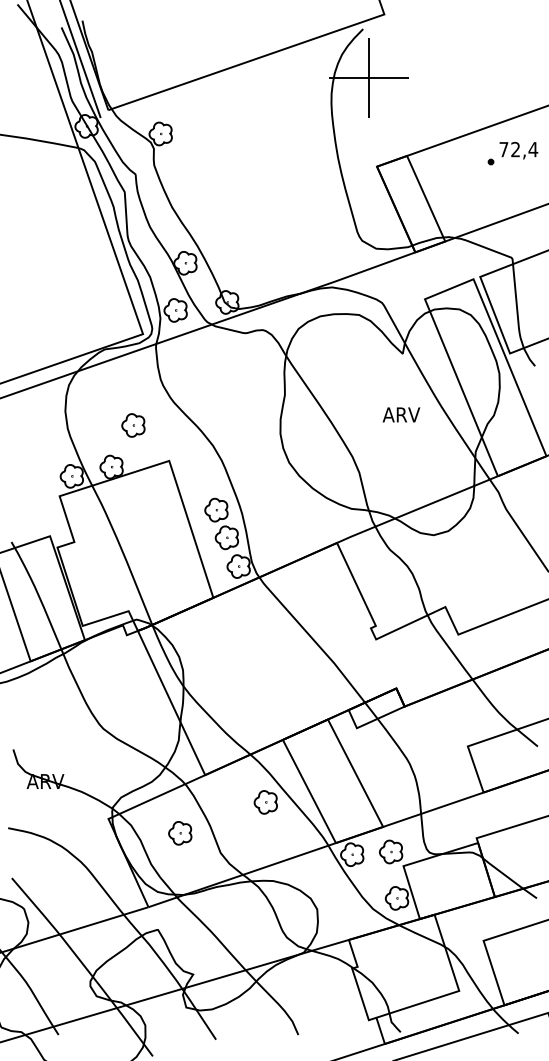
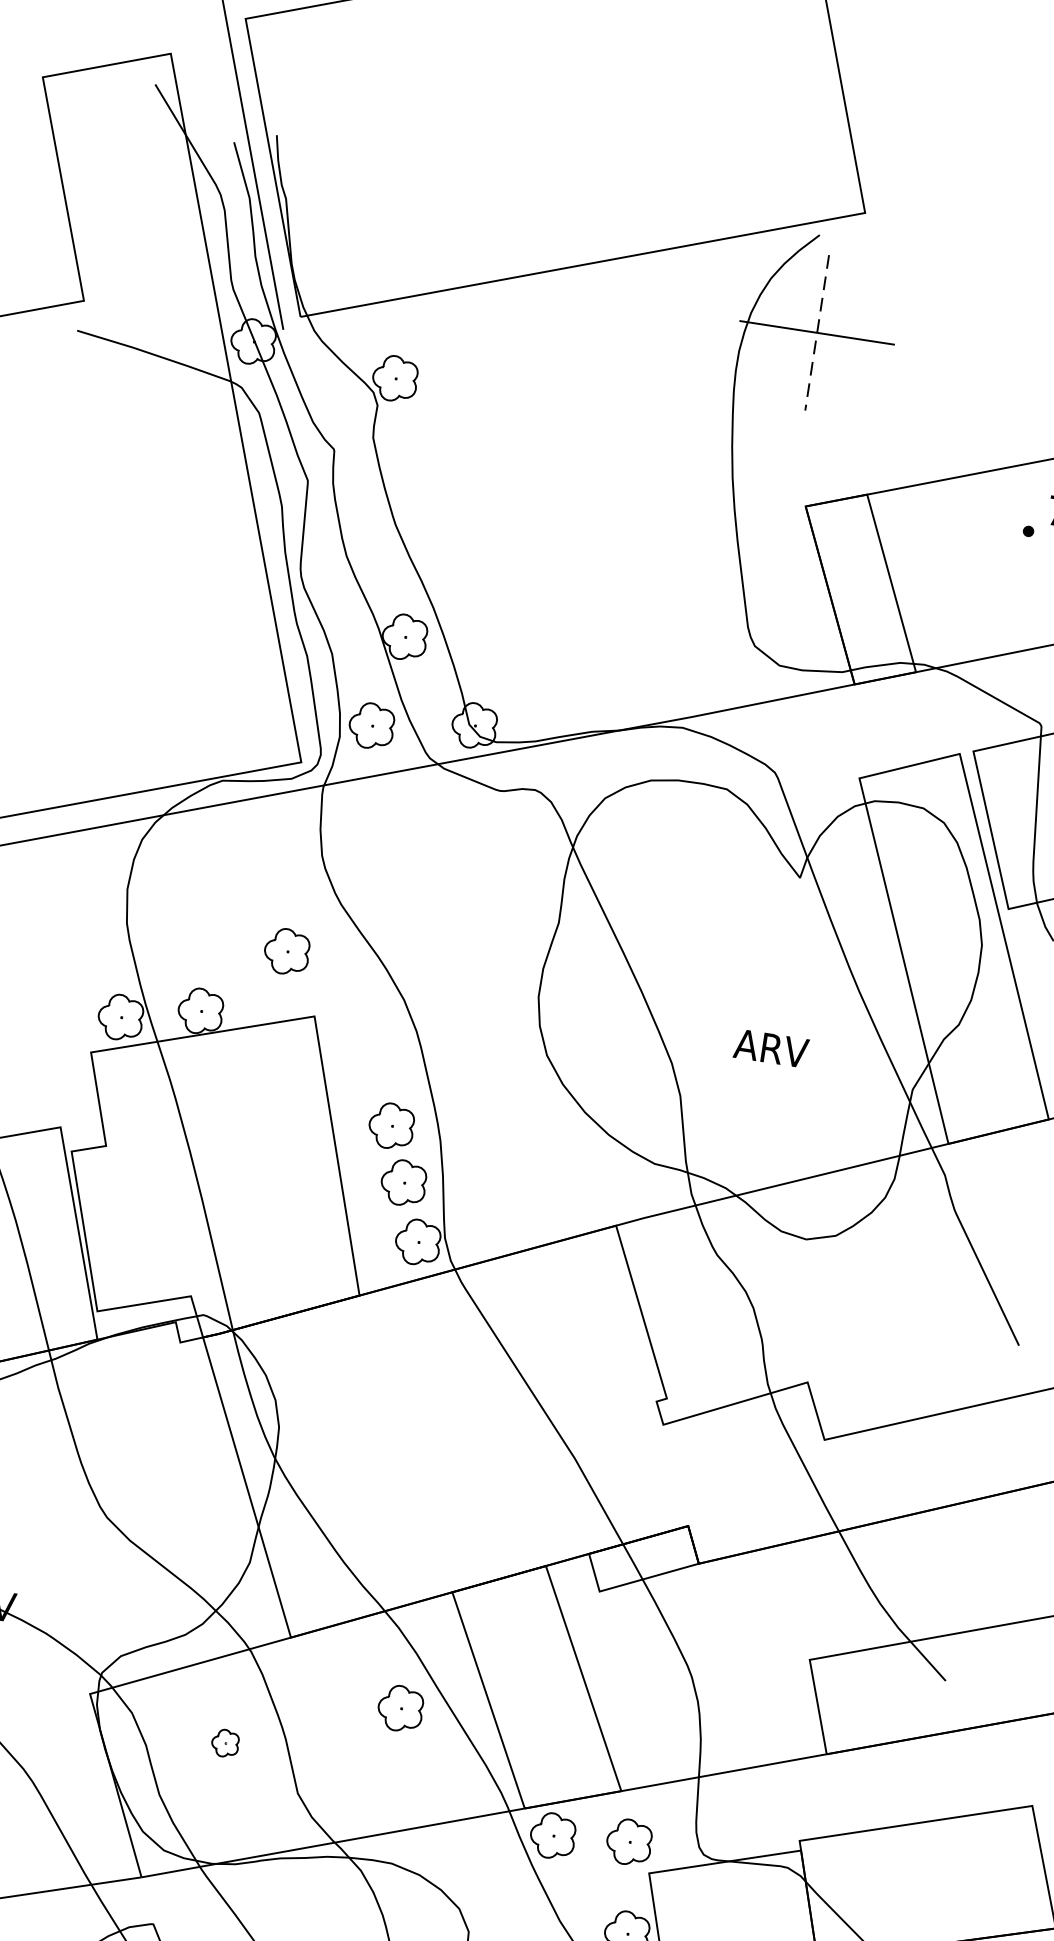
line: (369, 78) -> (817, 332), solid -> dashed
text: (401, 414) -> (771, 1047), moved
part: (133, 425) -> (287, 951), moved
part: (180, 833) -> (225, 1743), size x0.6

